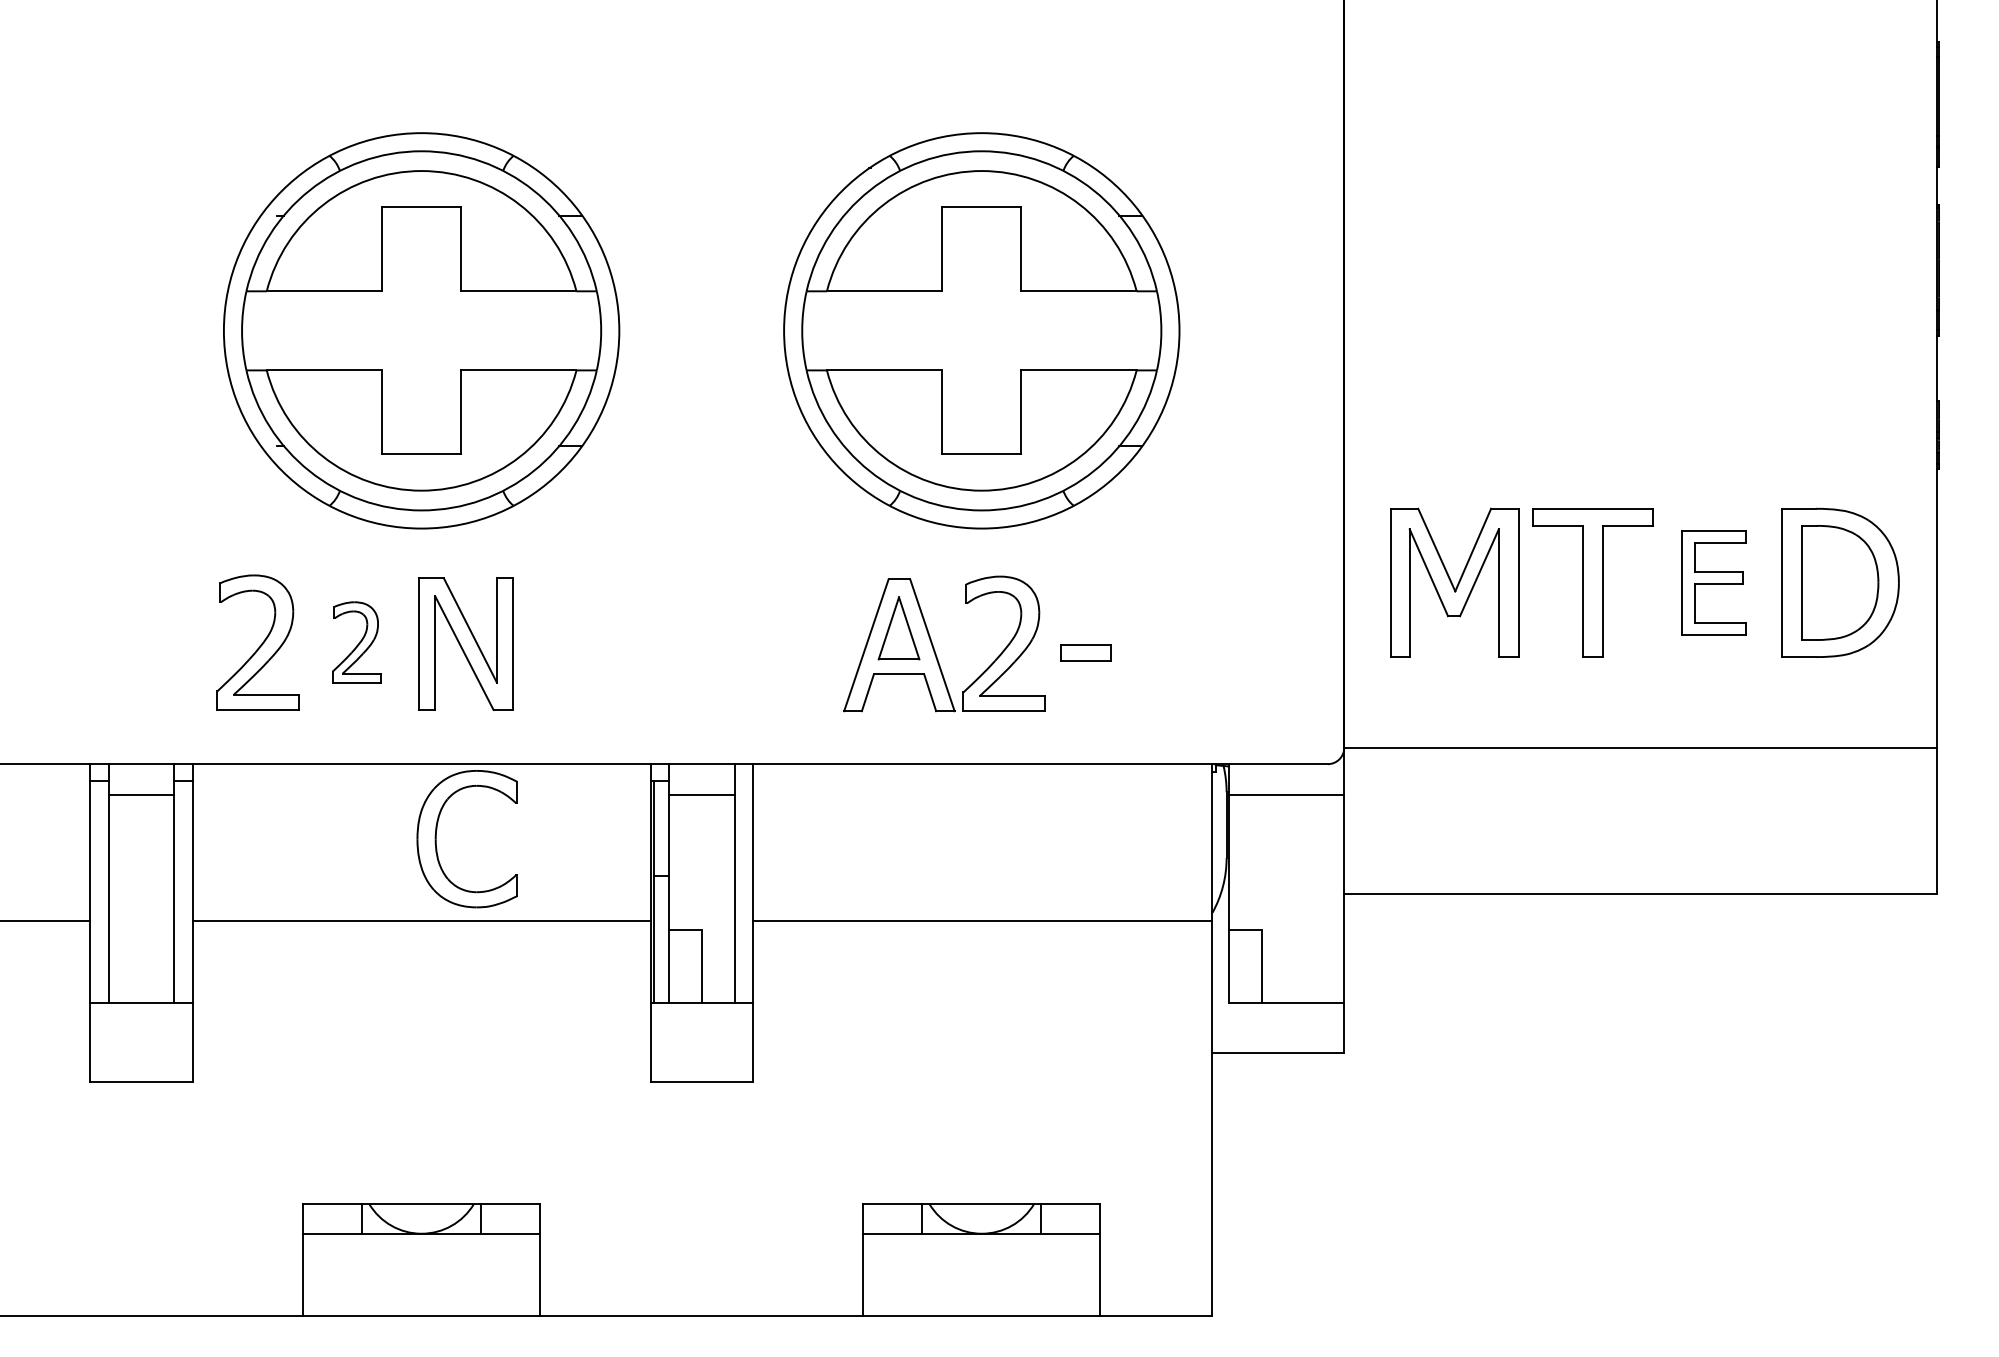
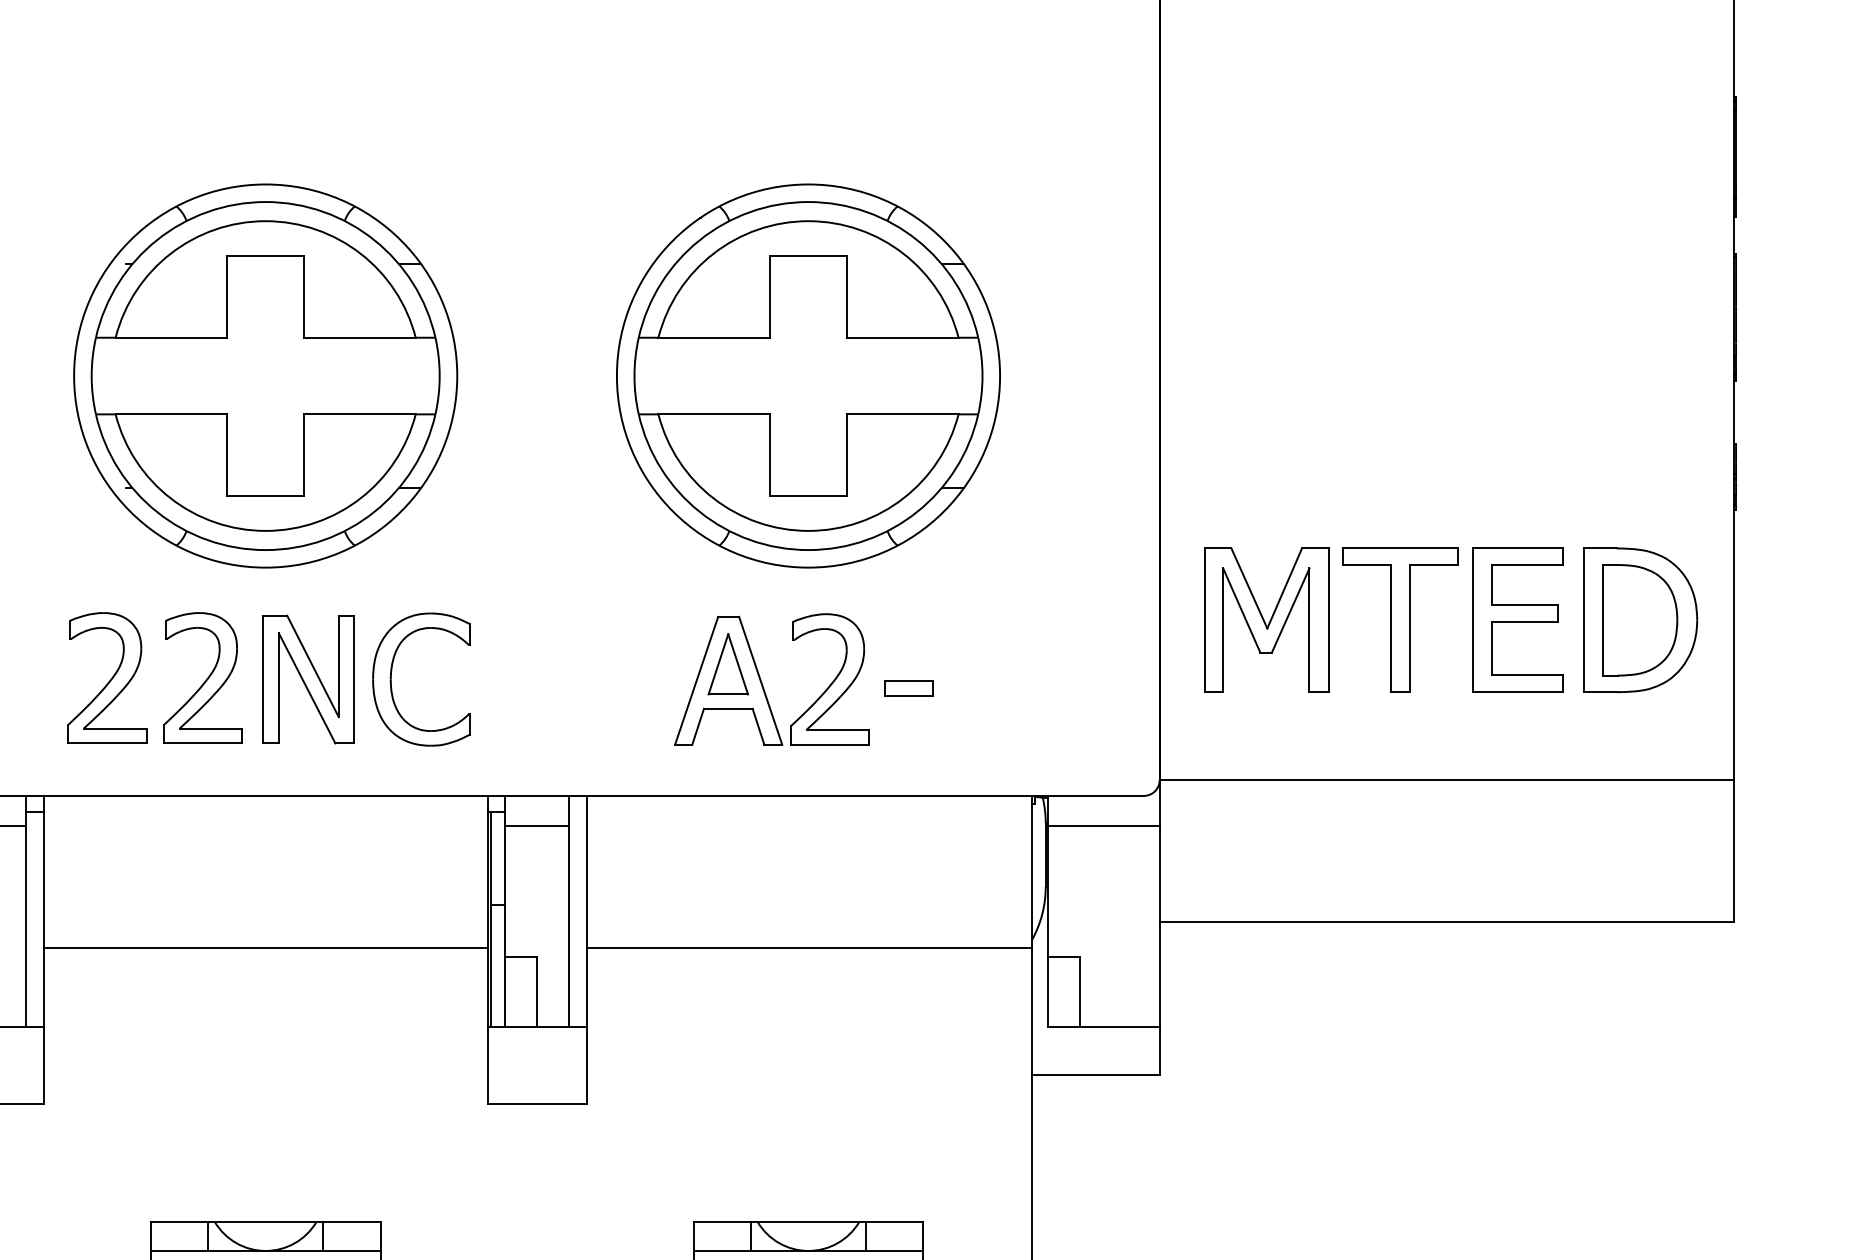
part: (1713, 582) -> (1517, 619), size x1.43
part: (356, 642) -> (202, 678), size x1.67
part: (436, 839) -> (391, 679), moved

